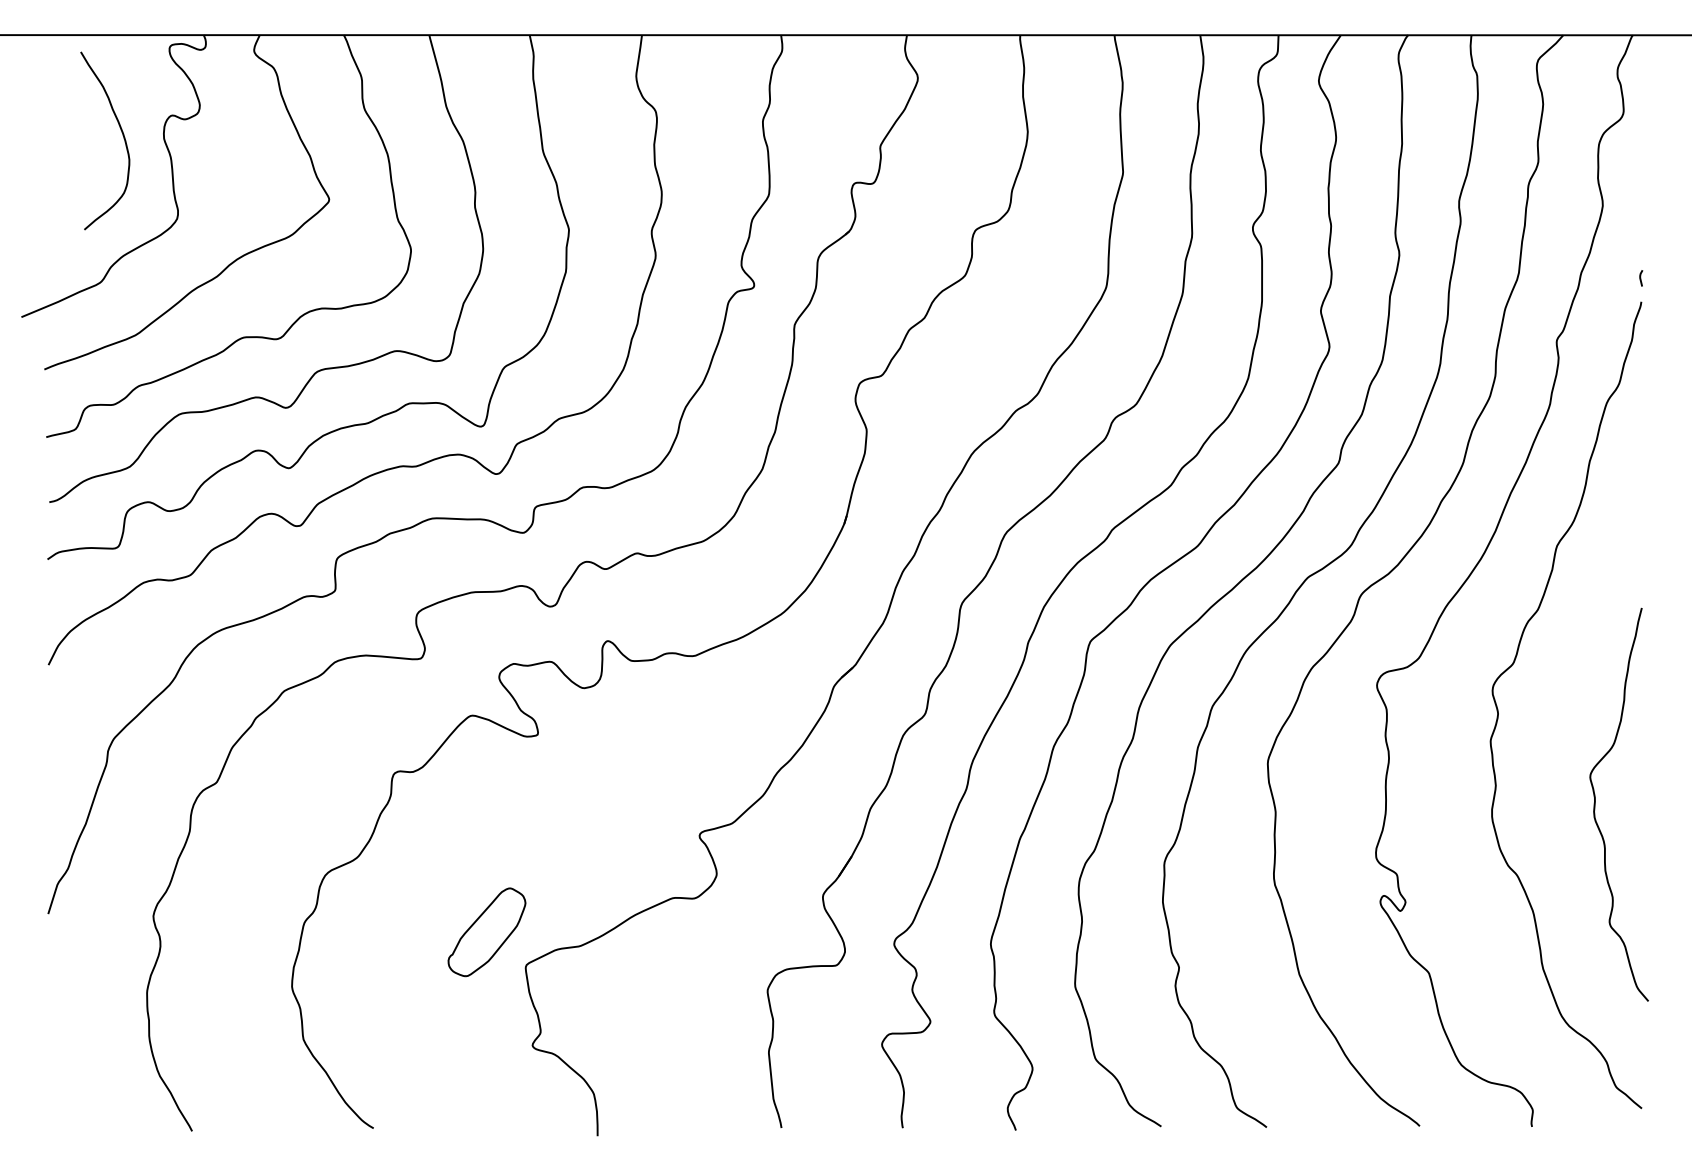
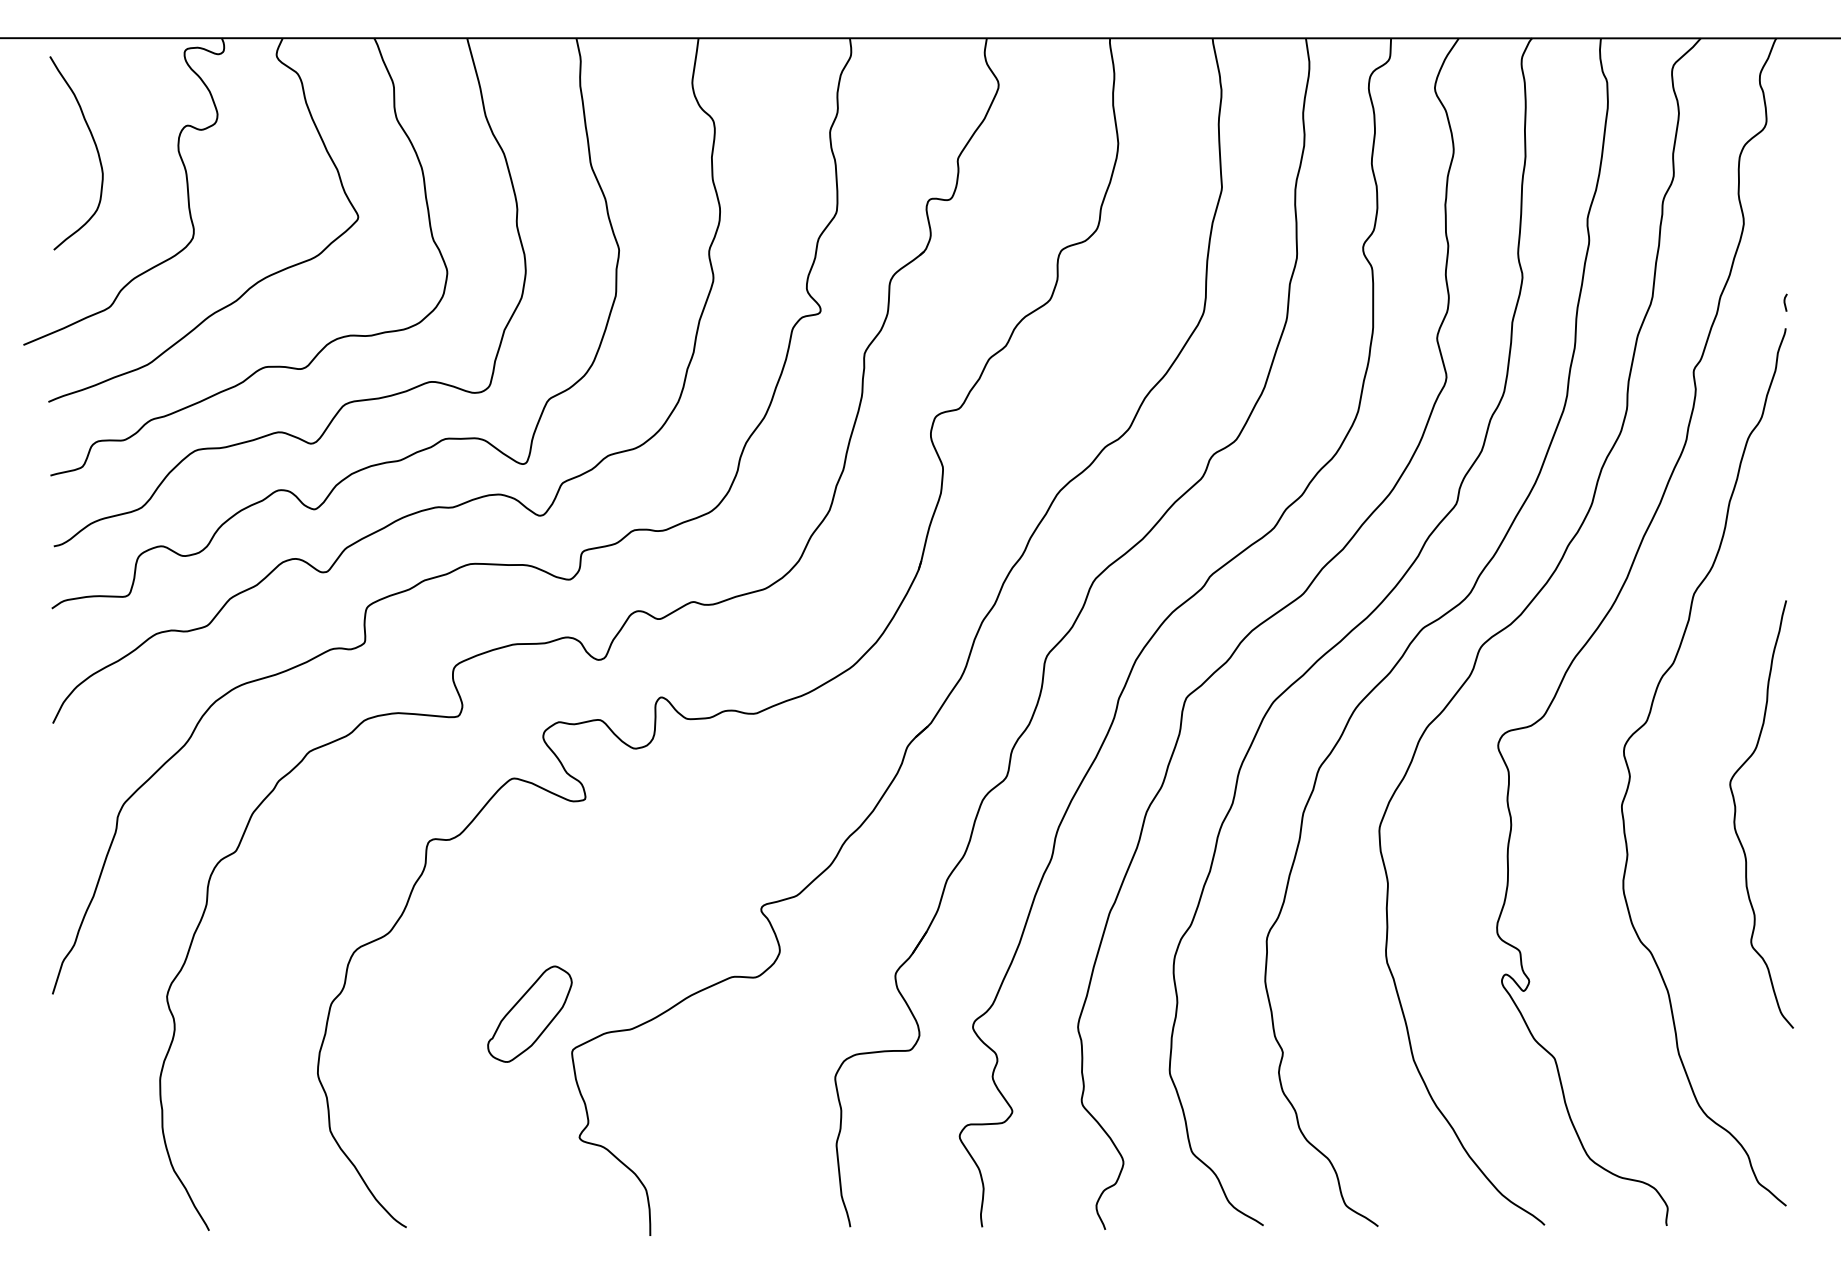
curve: (122, 135) -> (95, 147), moved
curve: (1595, 804) -> (1735, 814), moved

